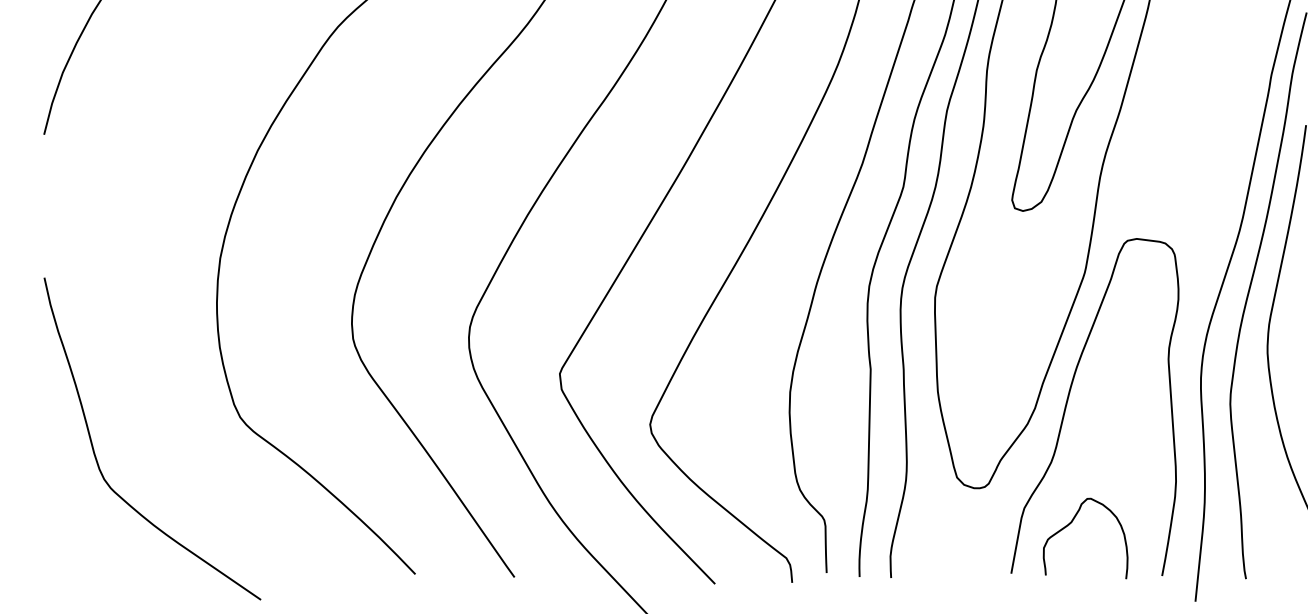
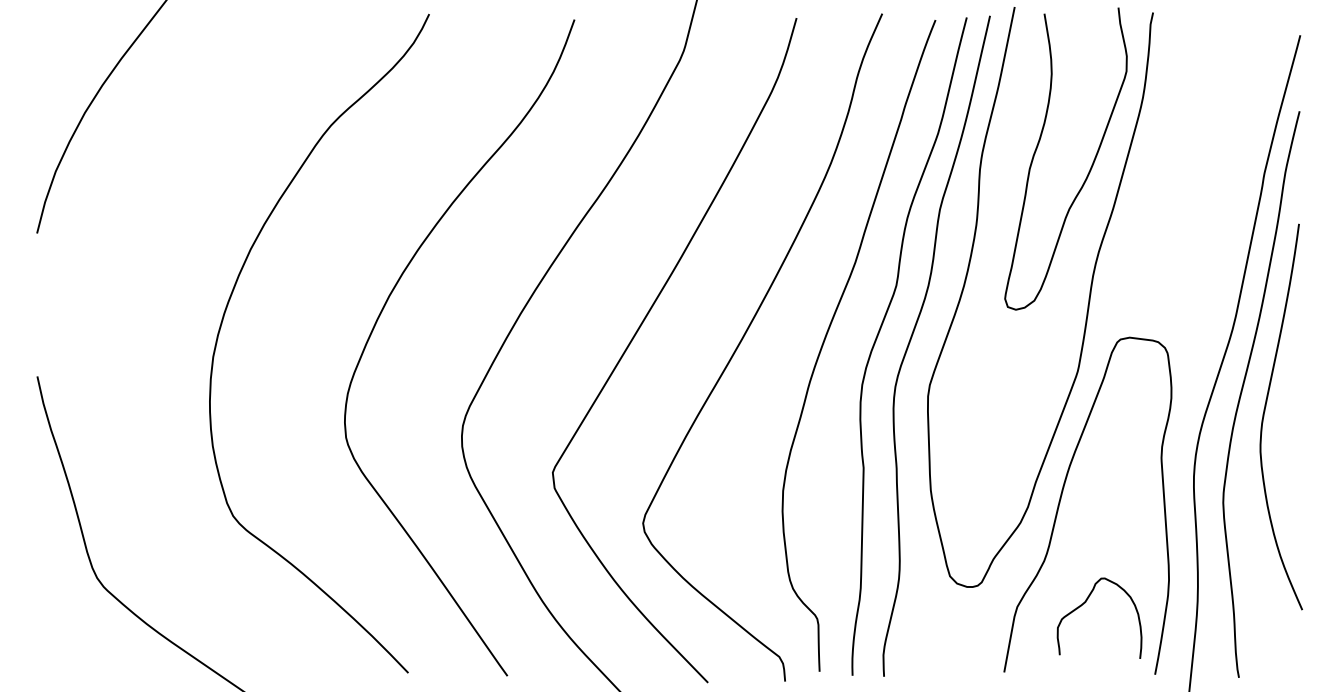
curve: (1071, 523) -> (1085, 603), moved

